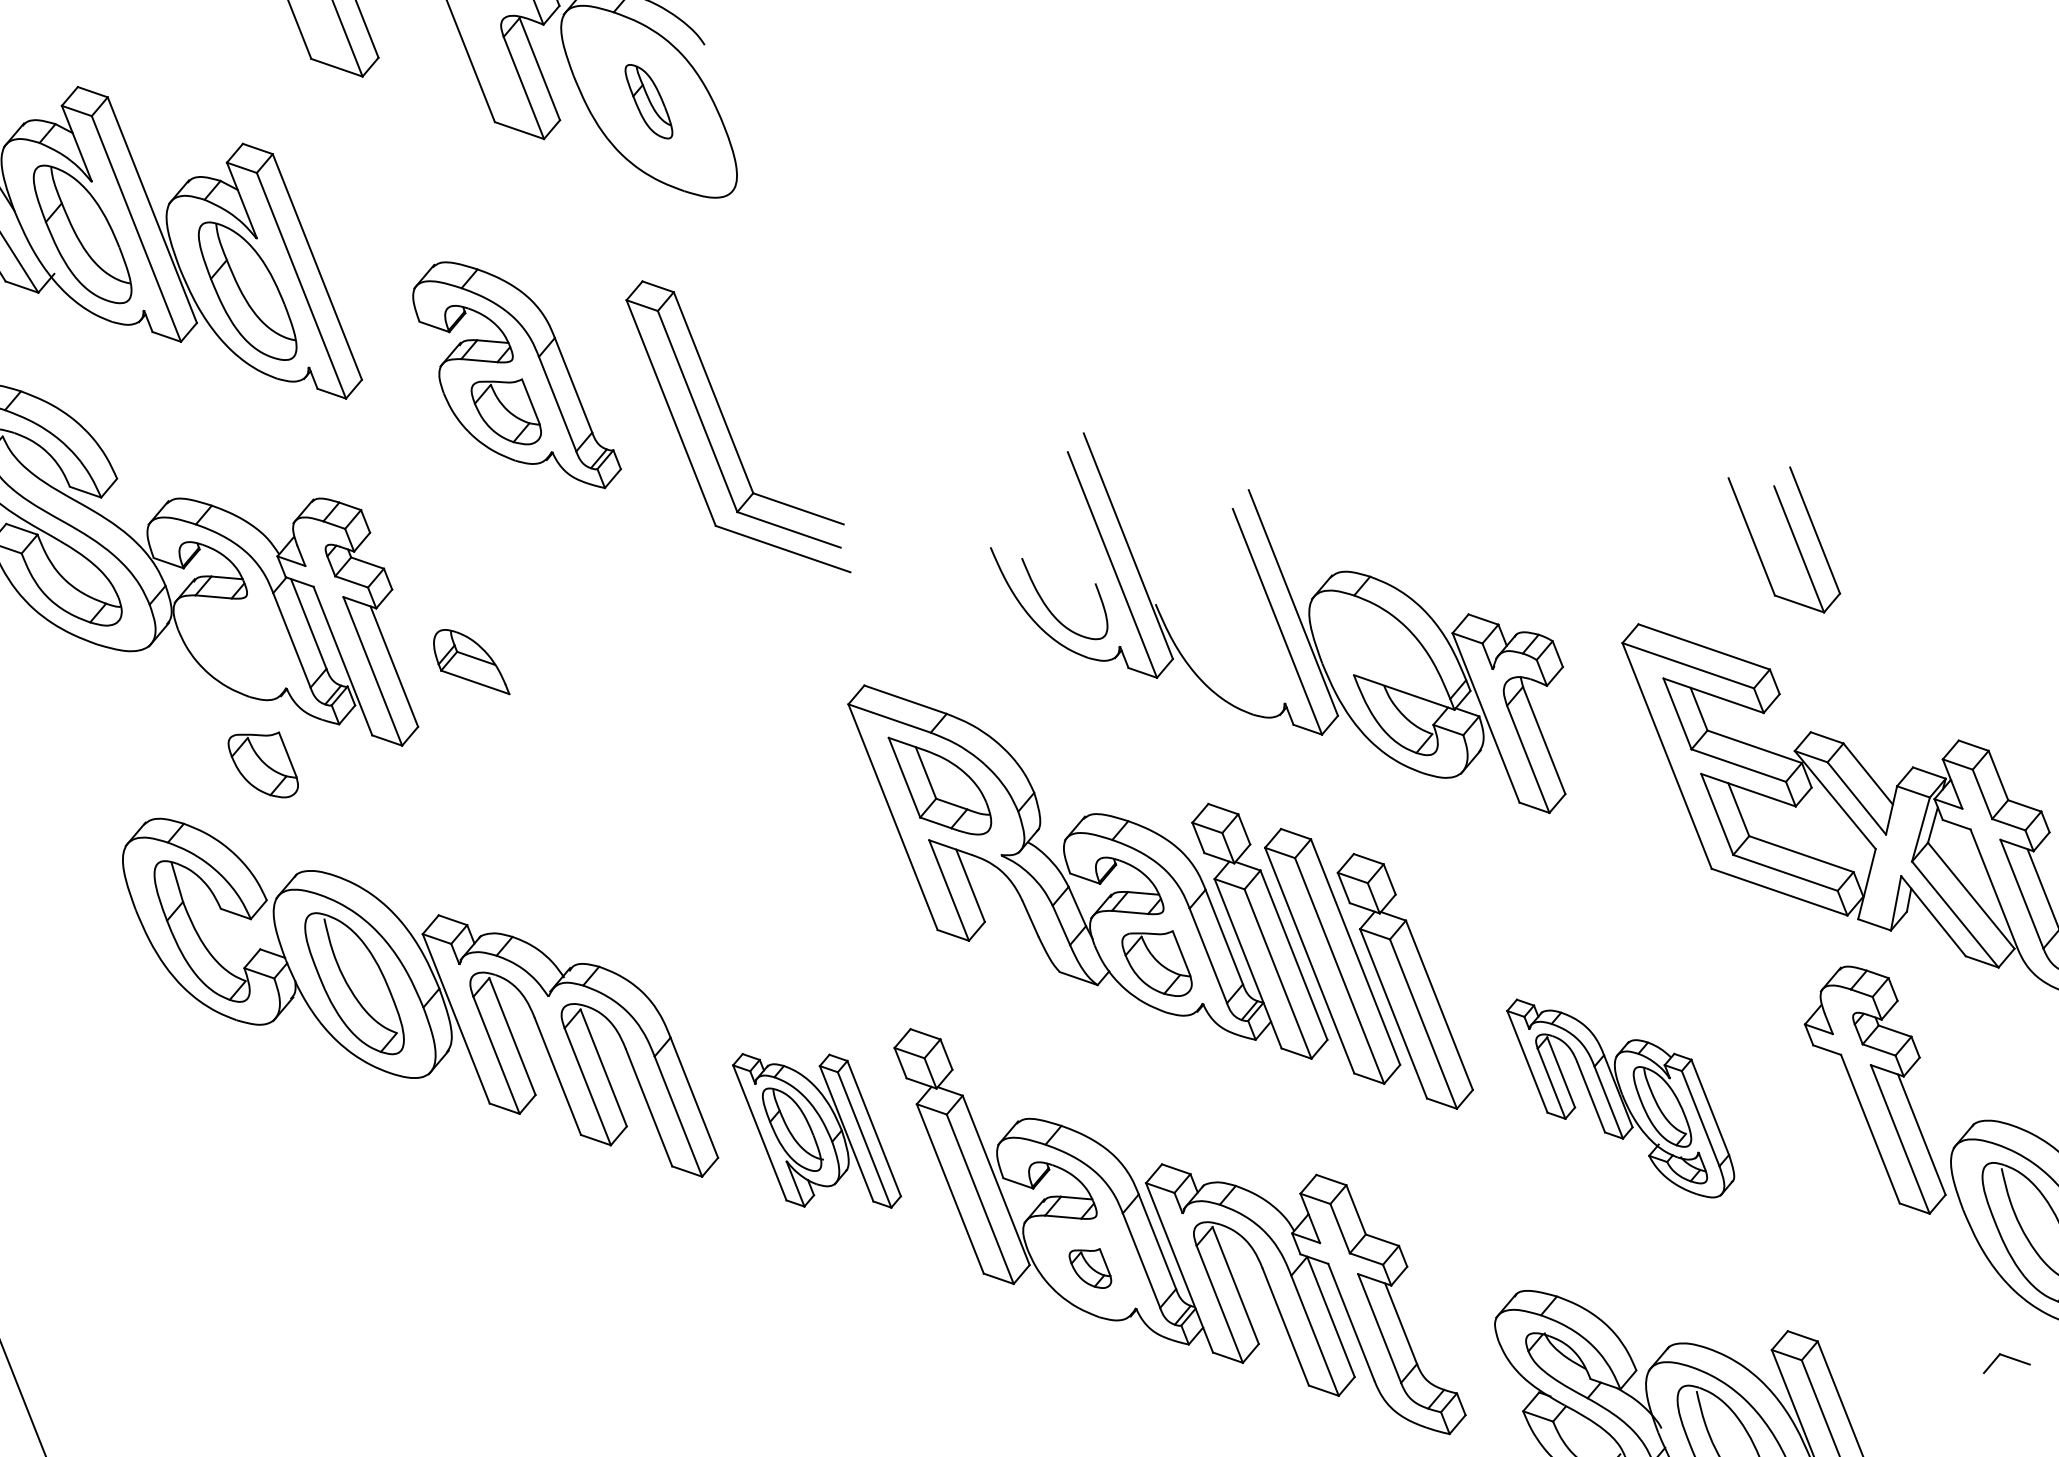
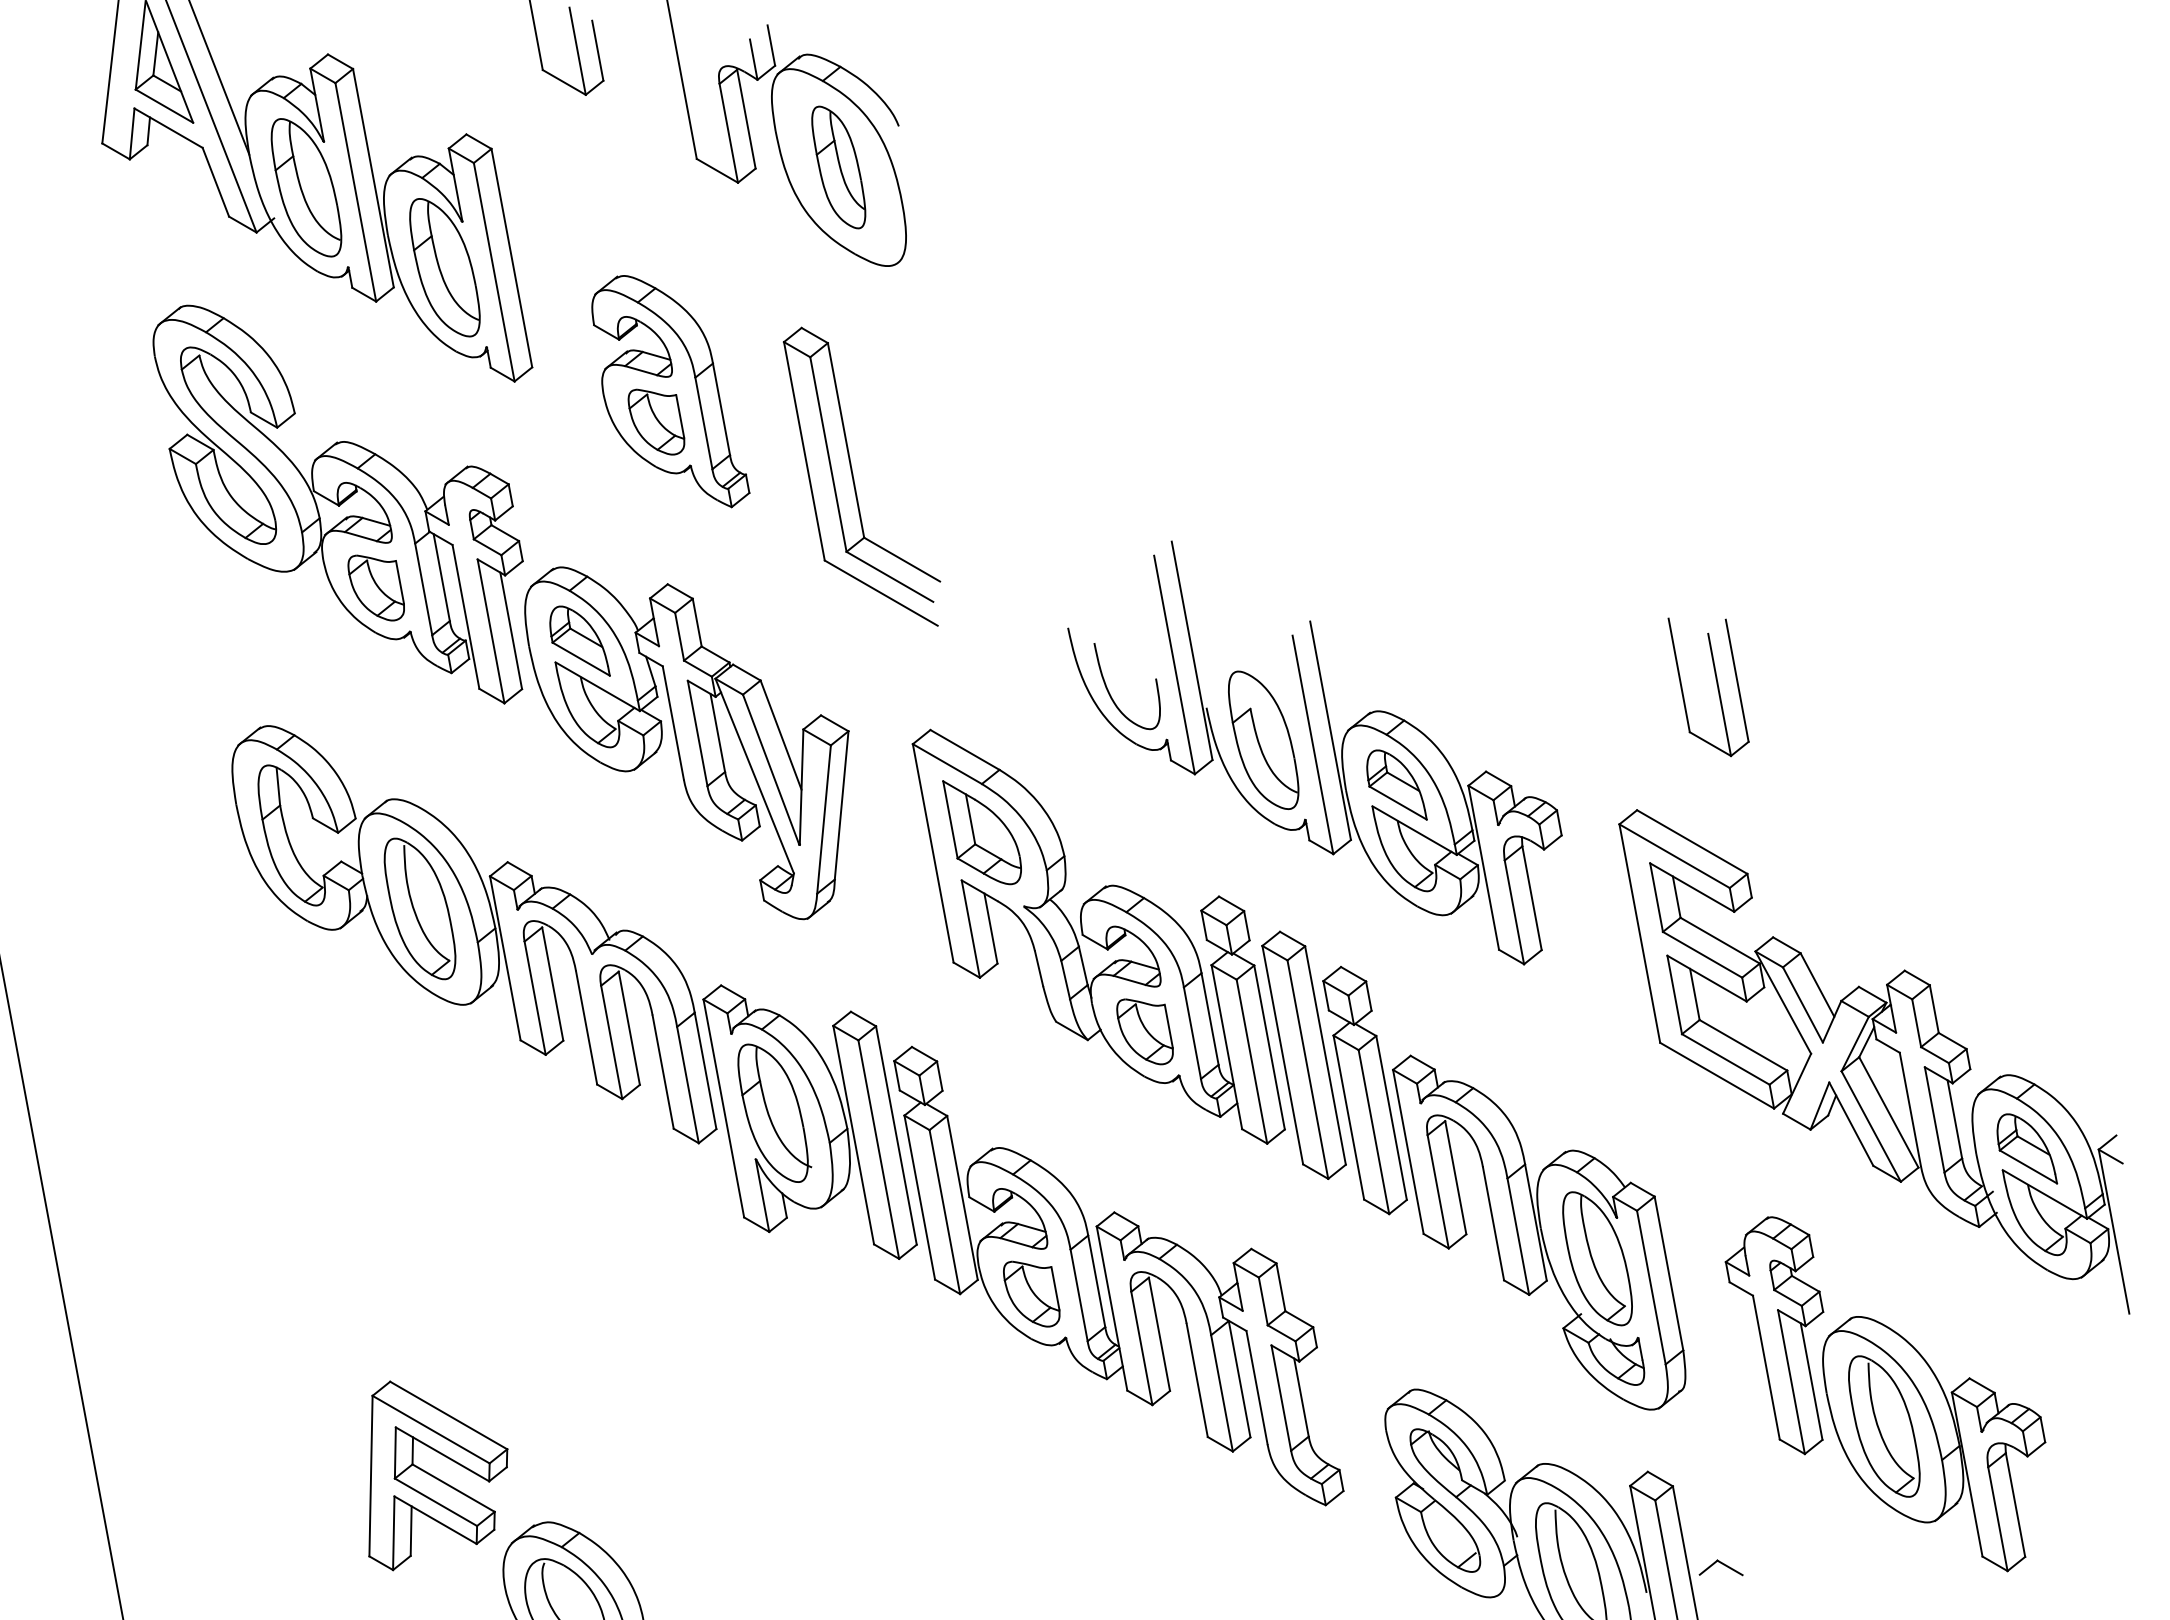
part: (648, 101) -> (838, 167), size x1.67
part: (1793, 538) -> (1716, 684), moved
part: (1223, 626) -> (1263, 739), added
part: (1375, 646) -> (1396, 784), added
part: (605, 750) -> (686, 743), added
part: (262, 765) -> (375, 587), moved
part: (1872, 1093) -> (1774, 1335), moved
part: (1621, 1097) -> (1539, 1232), size x1.67
part: (816, 1130) -> (809, 1121), size x1.67
part: (1090, 1268) -> (1031, 1293), size x1.67
part: (2004, 1360) -> (1720, 1567), moved

